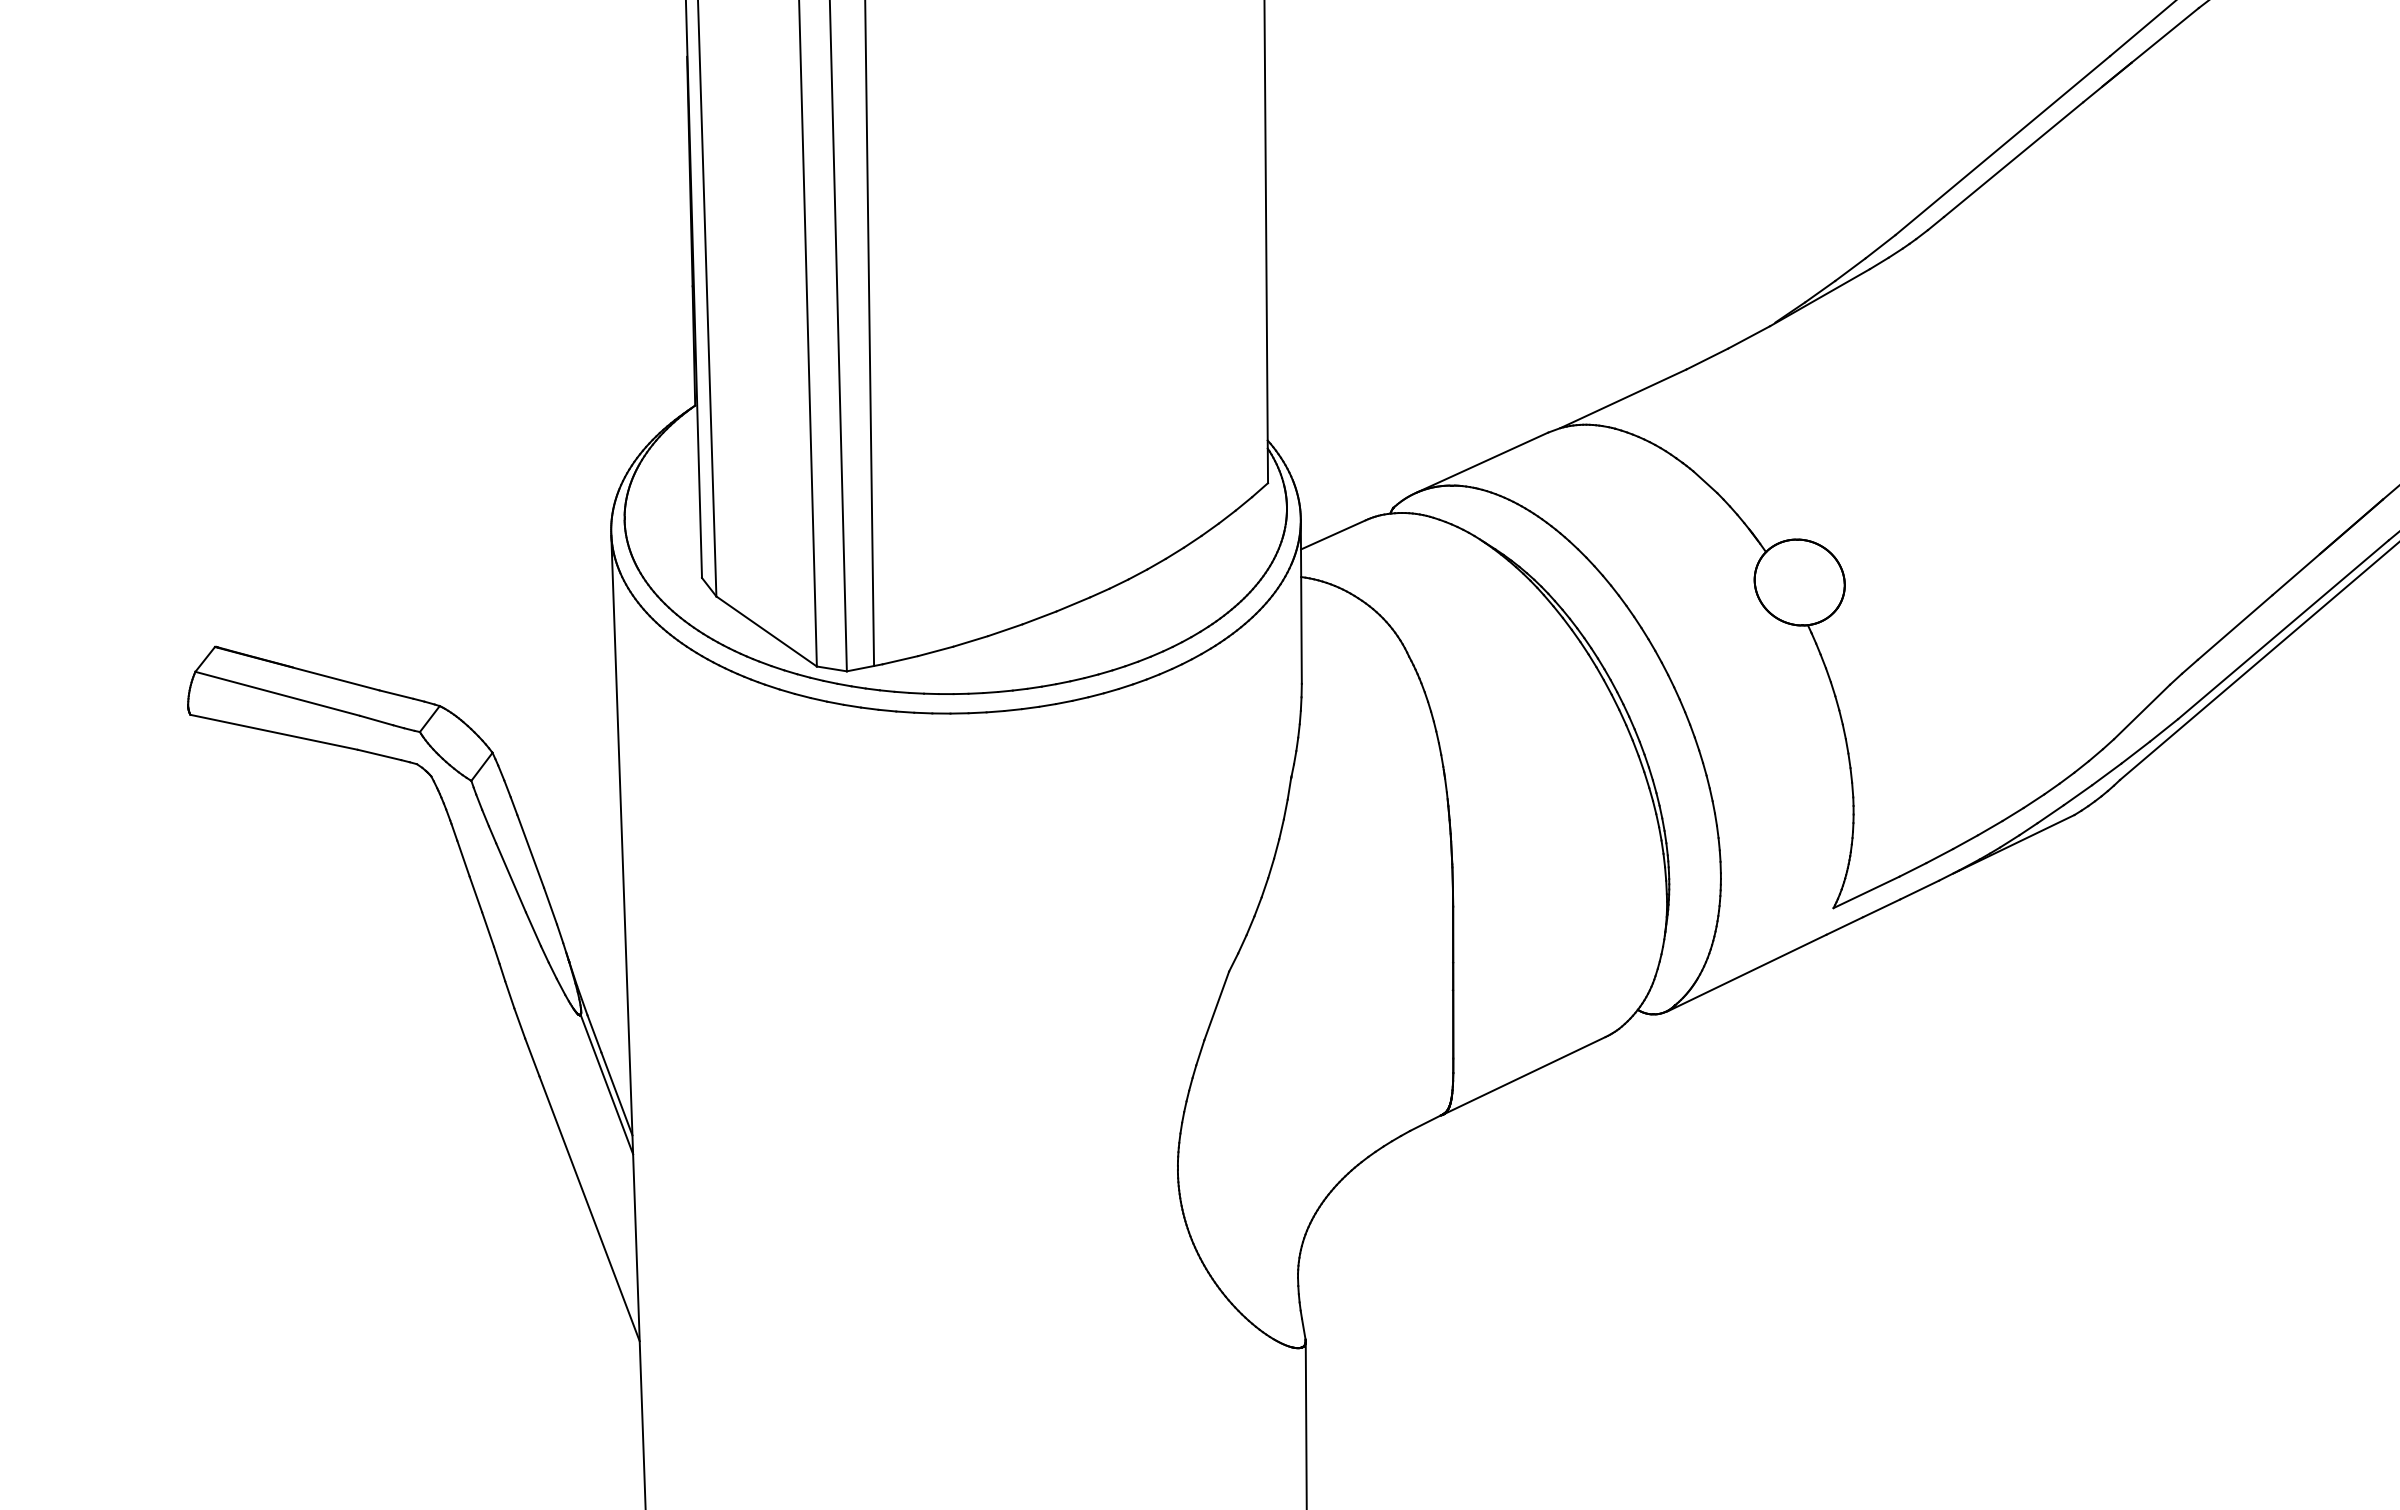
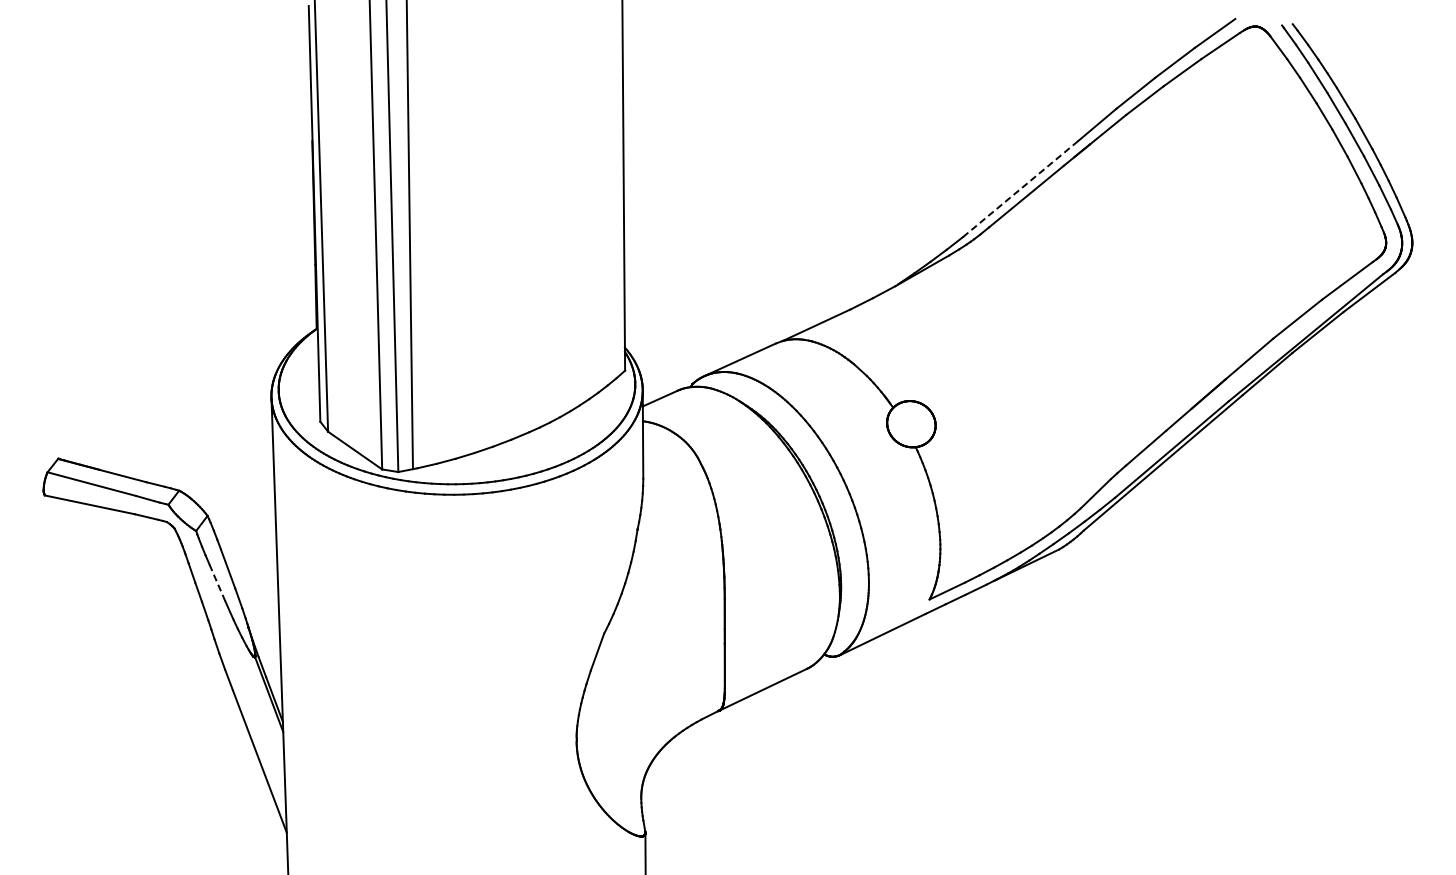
line: (2004, 144) -> (1021, 188), solid -> dashed
line: (510, 878) -> (217, 583), solid -> dashed

